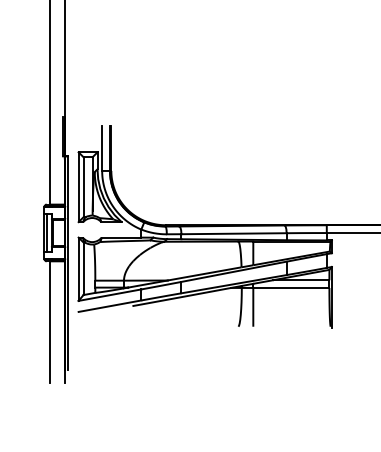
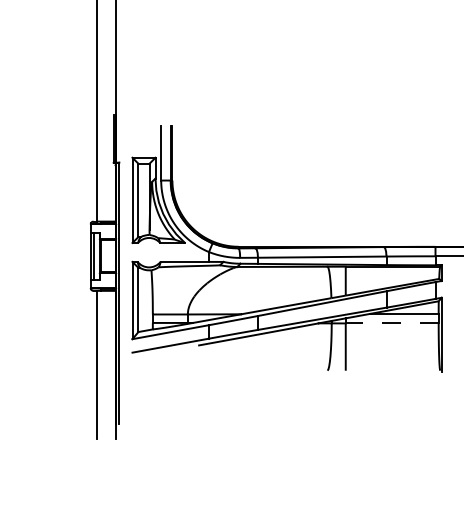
line: (290, 288) -> (391, 324), solid -> dashed

